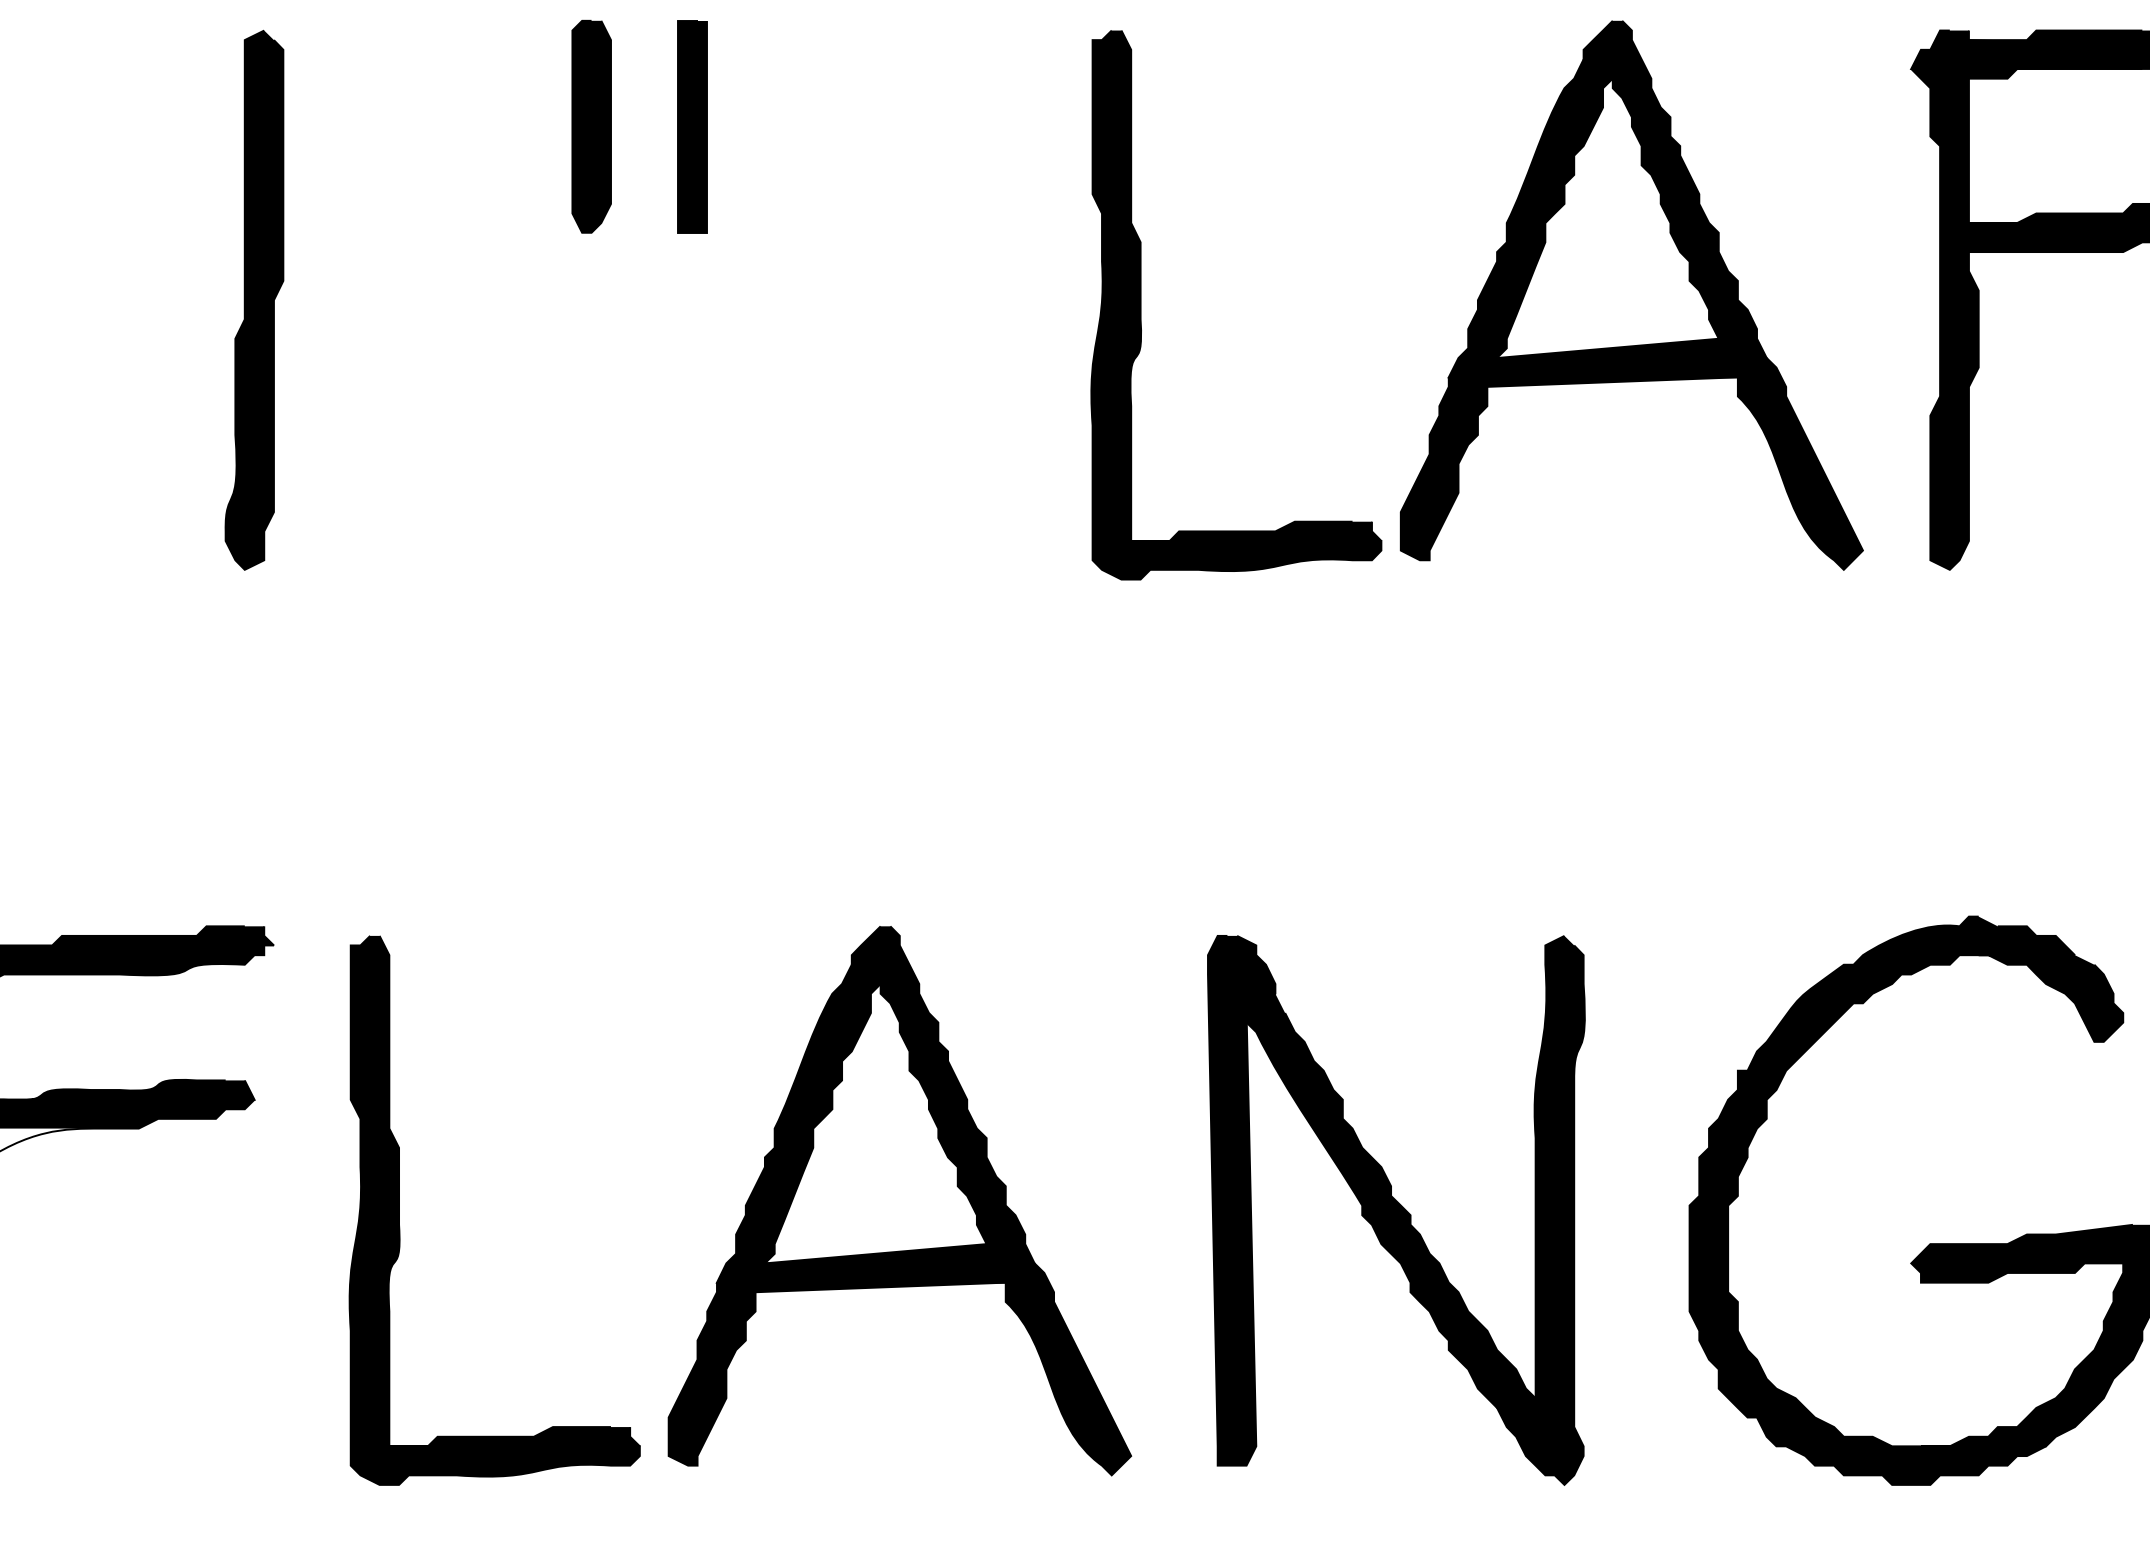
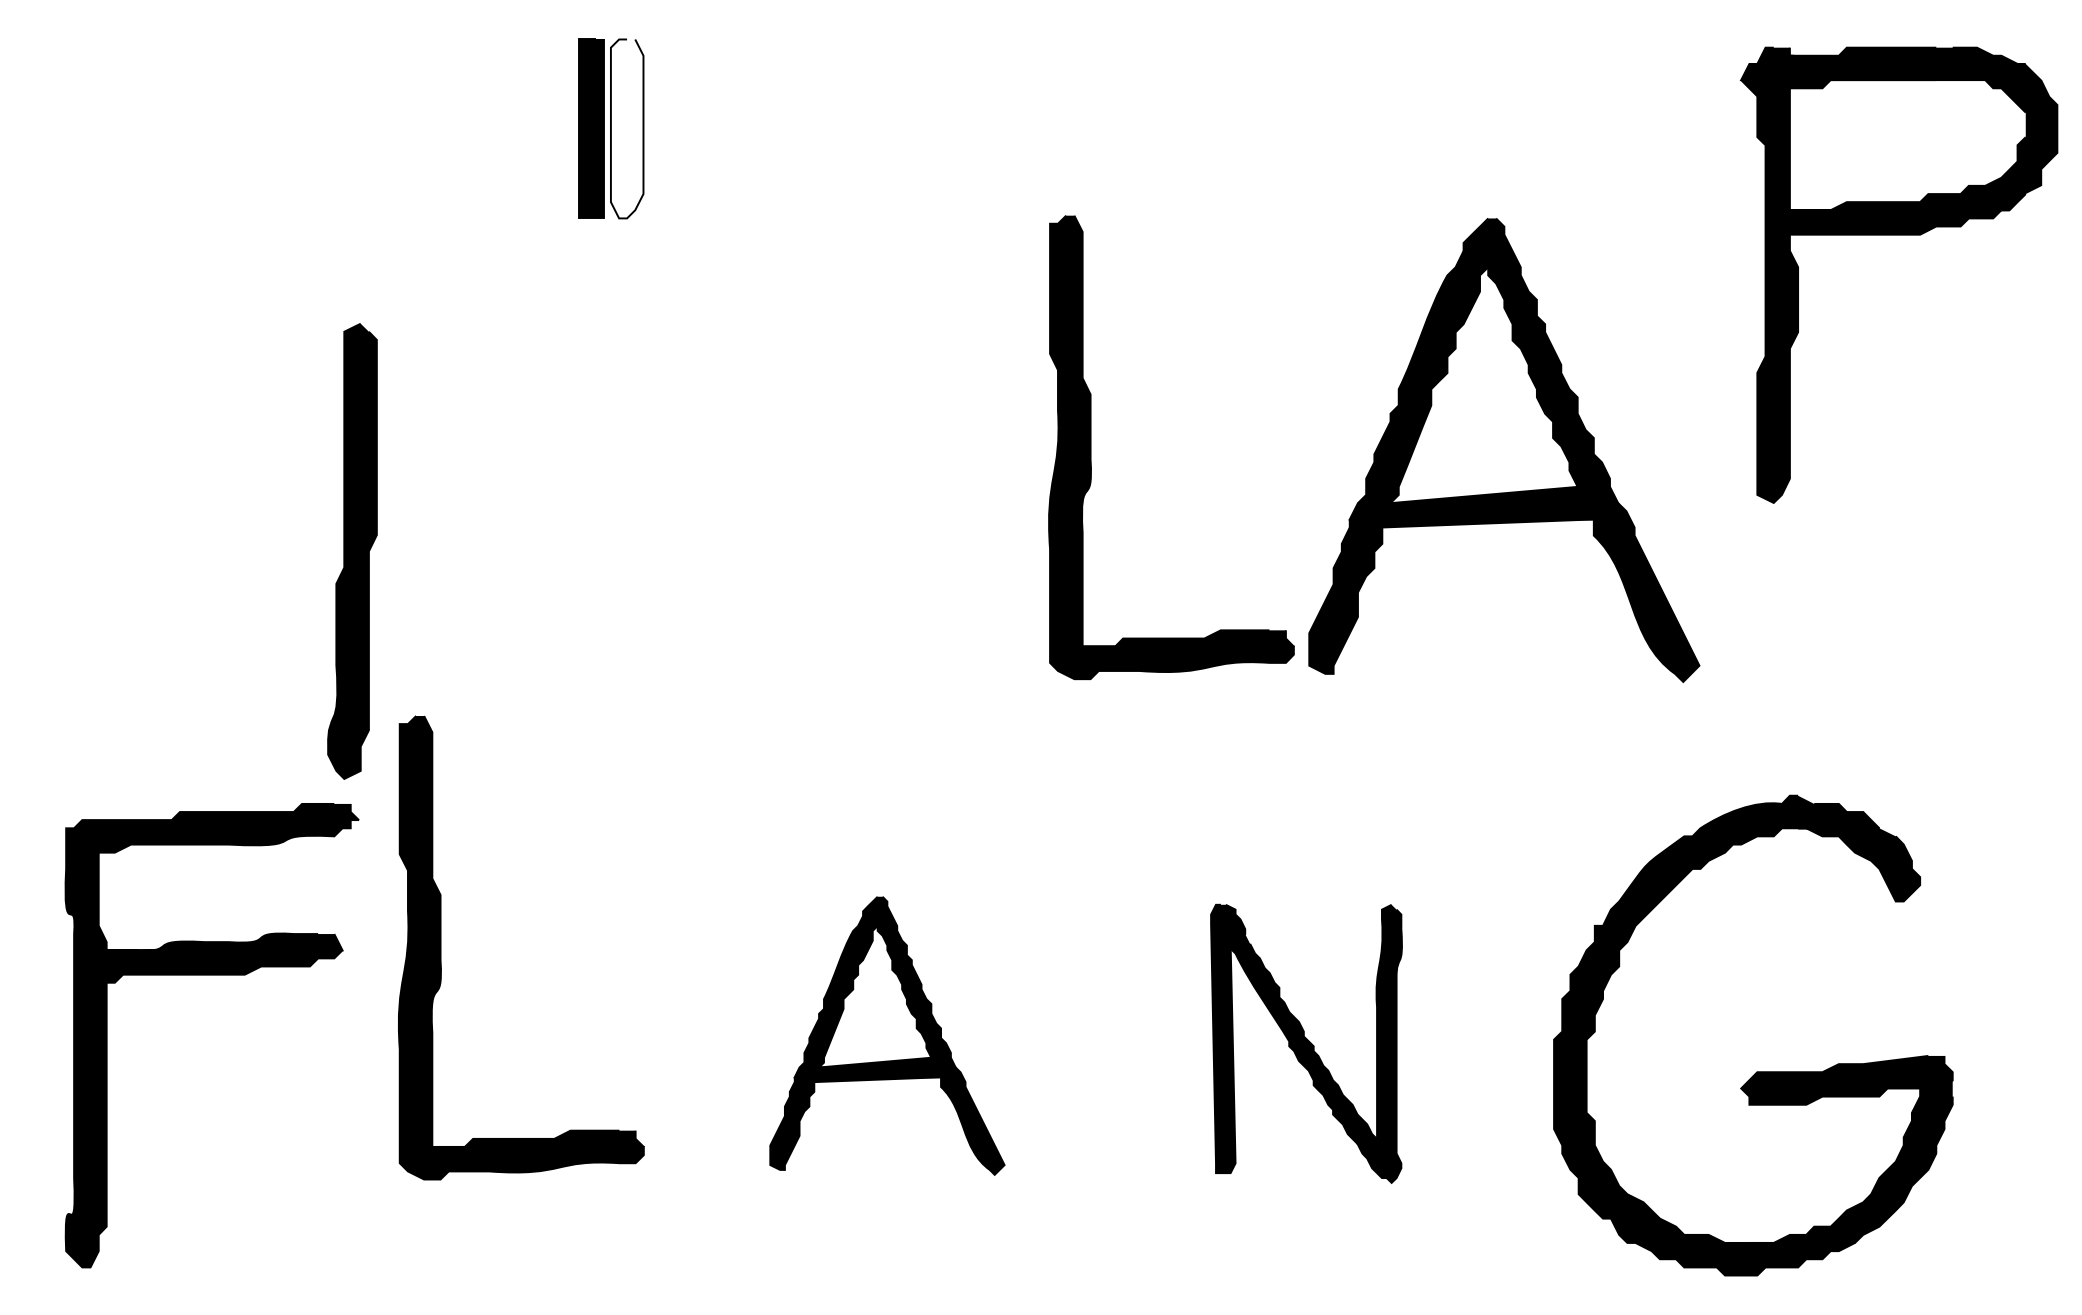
fill: (590, 126) -> (626, 128), removed
part: (692, 126) -> (591, 128), moved
part: (1632, 295) -> (1504, 450), moved
part: (254, 300) -> (352, 551), moved
part: (1141, 305) -> (1091, 447), moved
part: (900, 1200) -> (887, 1035), size x0.6
part: (400, 1210) -> (441, 947), moved
part: (1396, 1210) -> (1306, 1043), size x0.6

